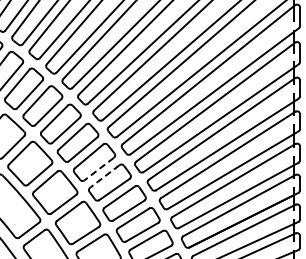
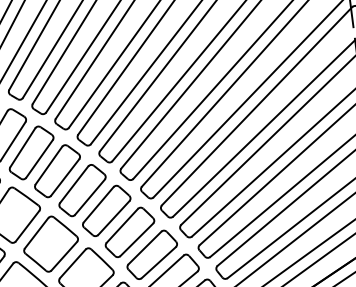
line: (99, 169) -> (137, 240), dashed -> solid
line: (104, 176) -> (144, 248), dashed -> solid

